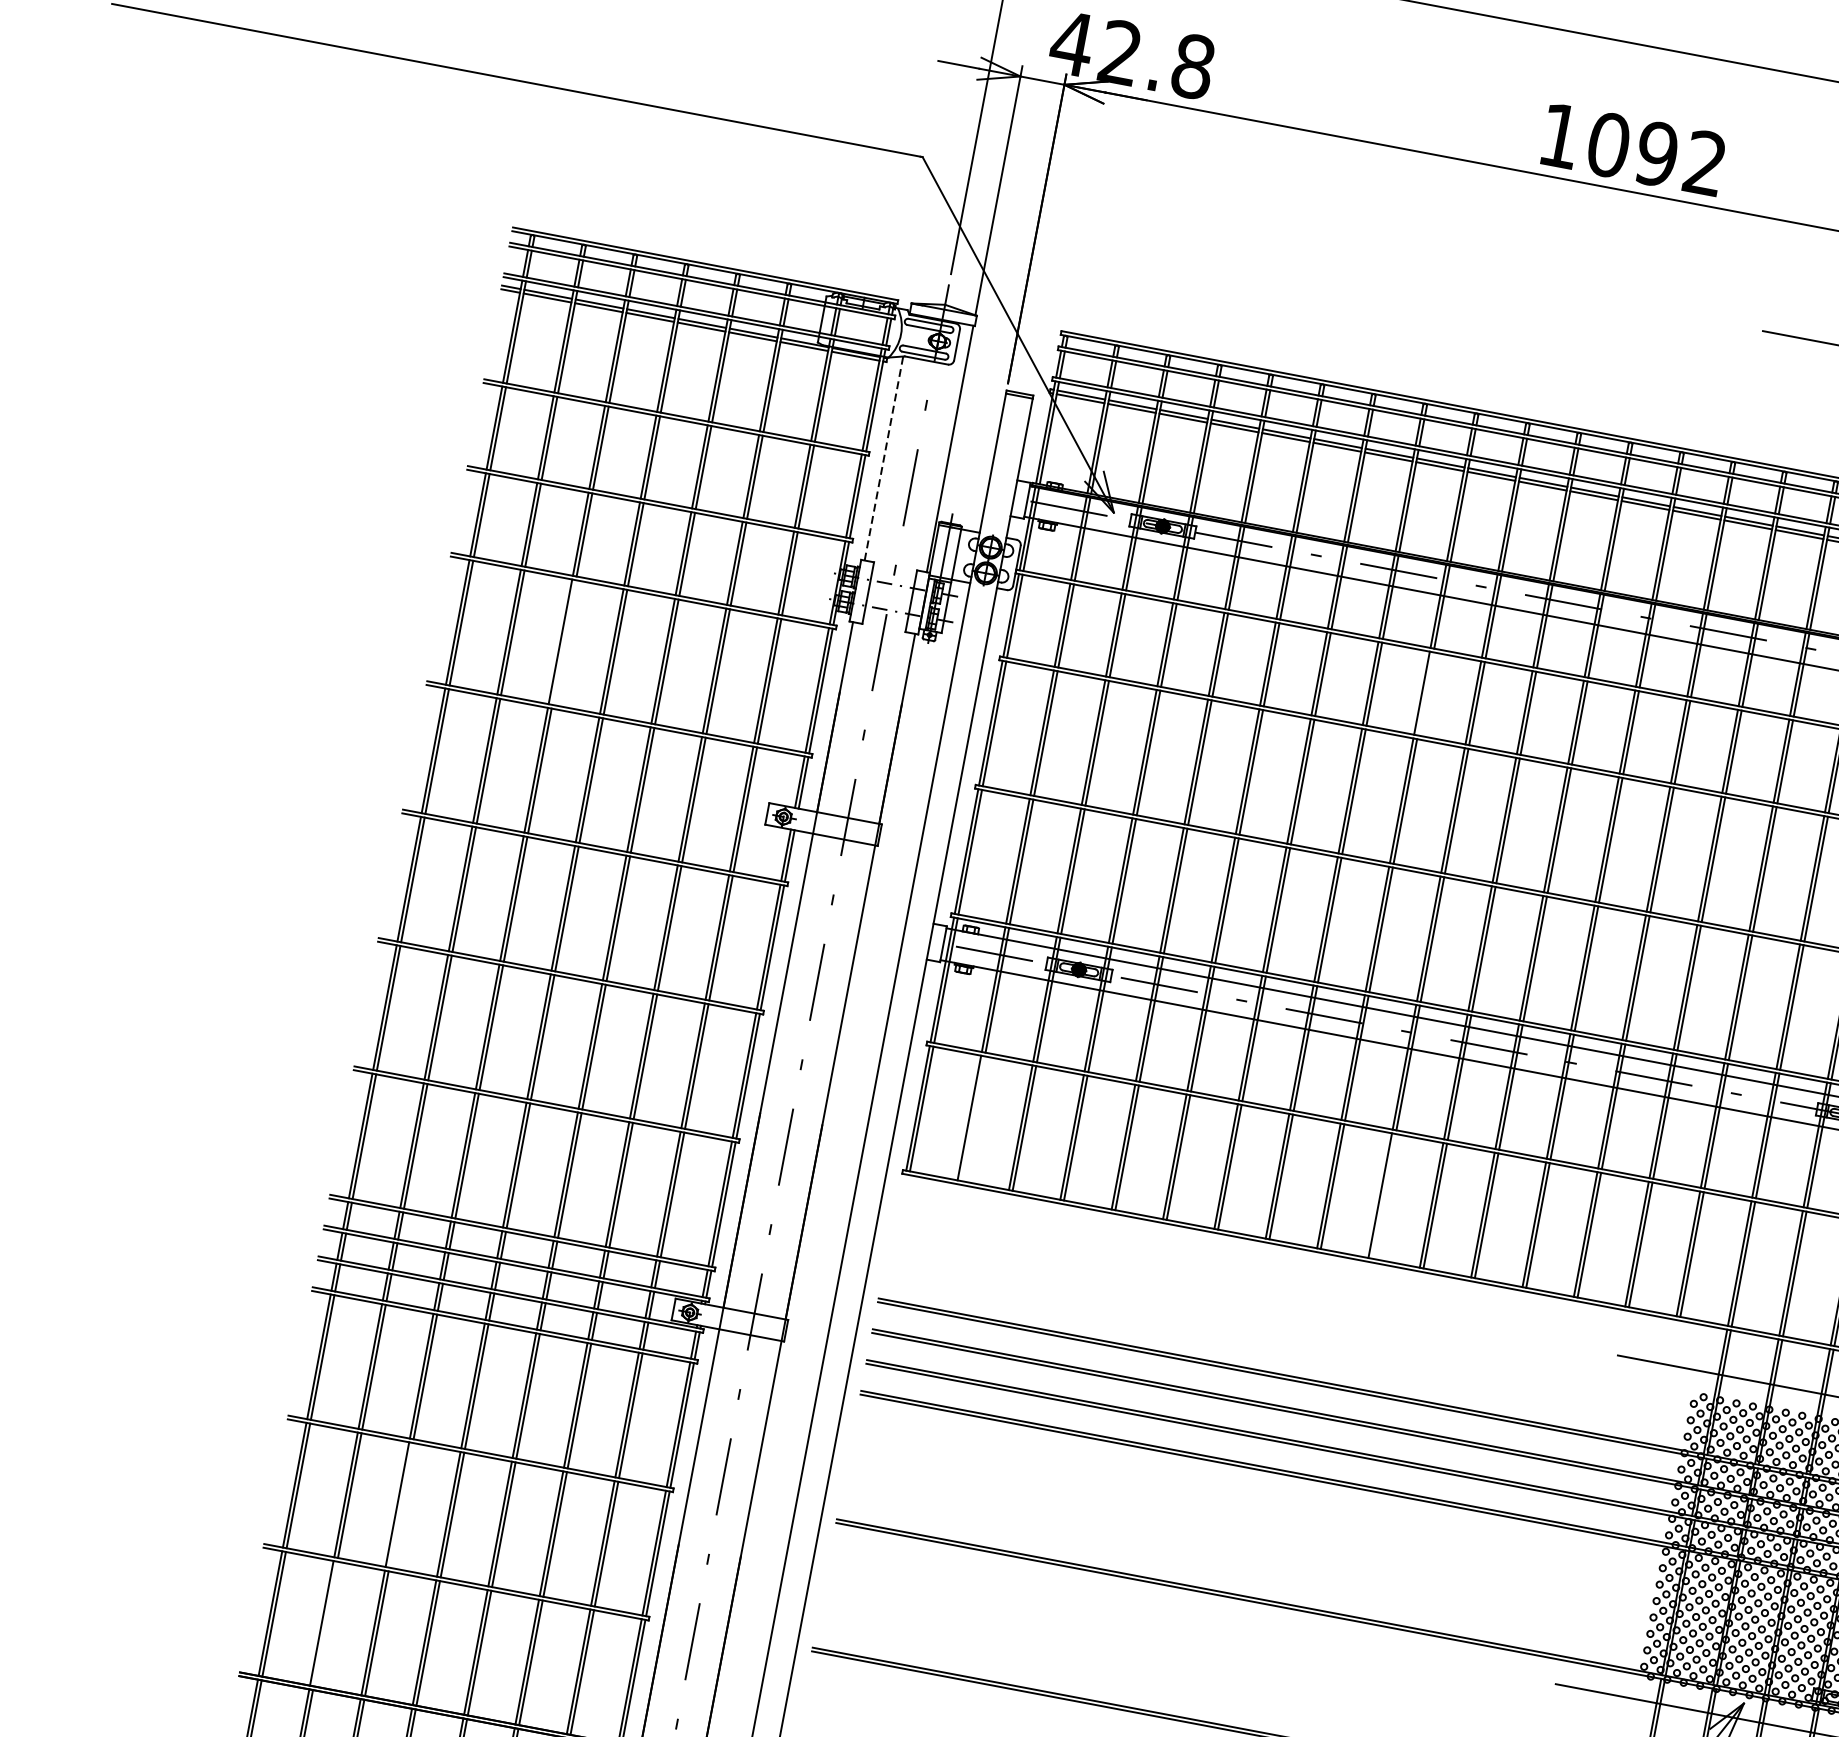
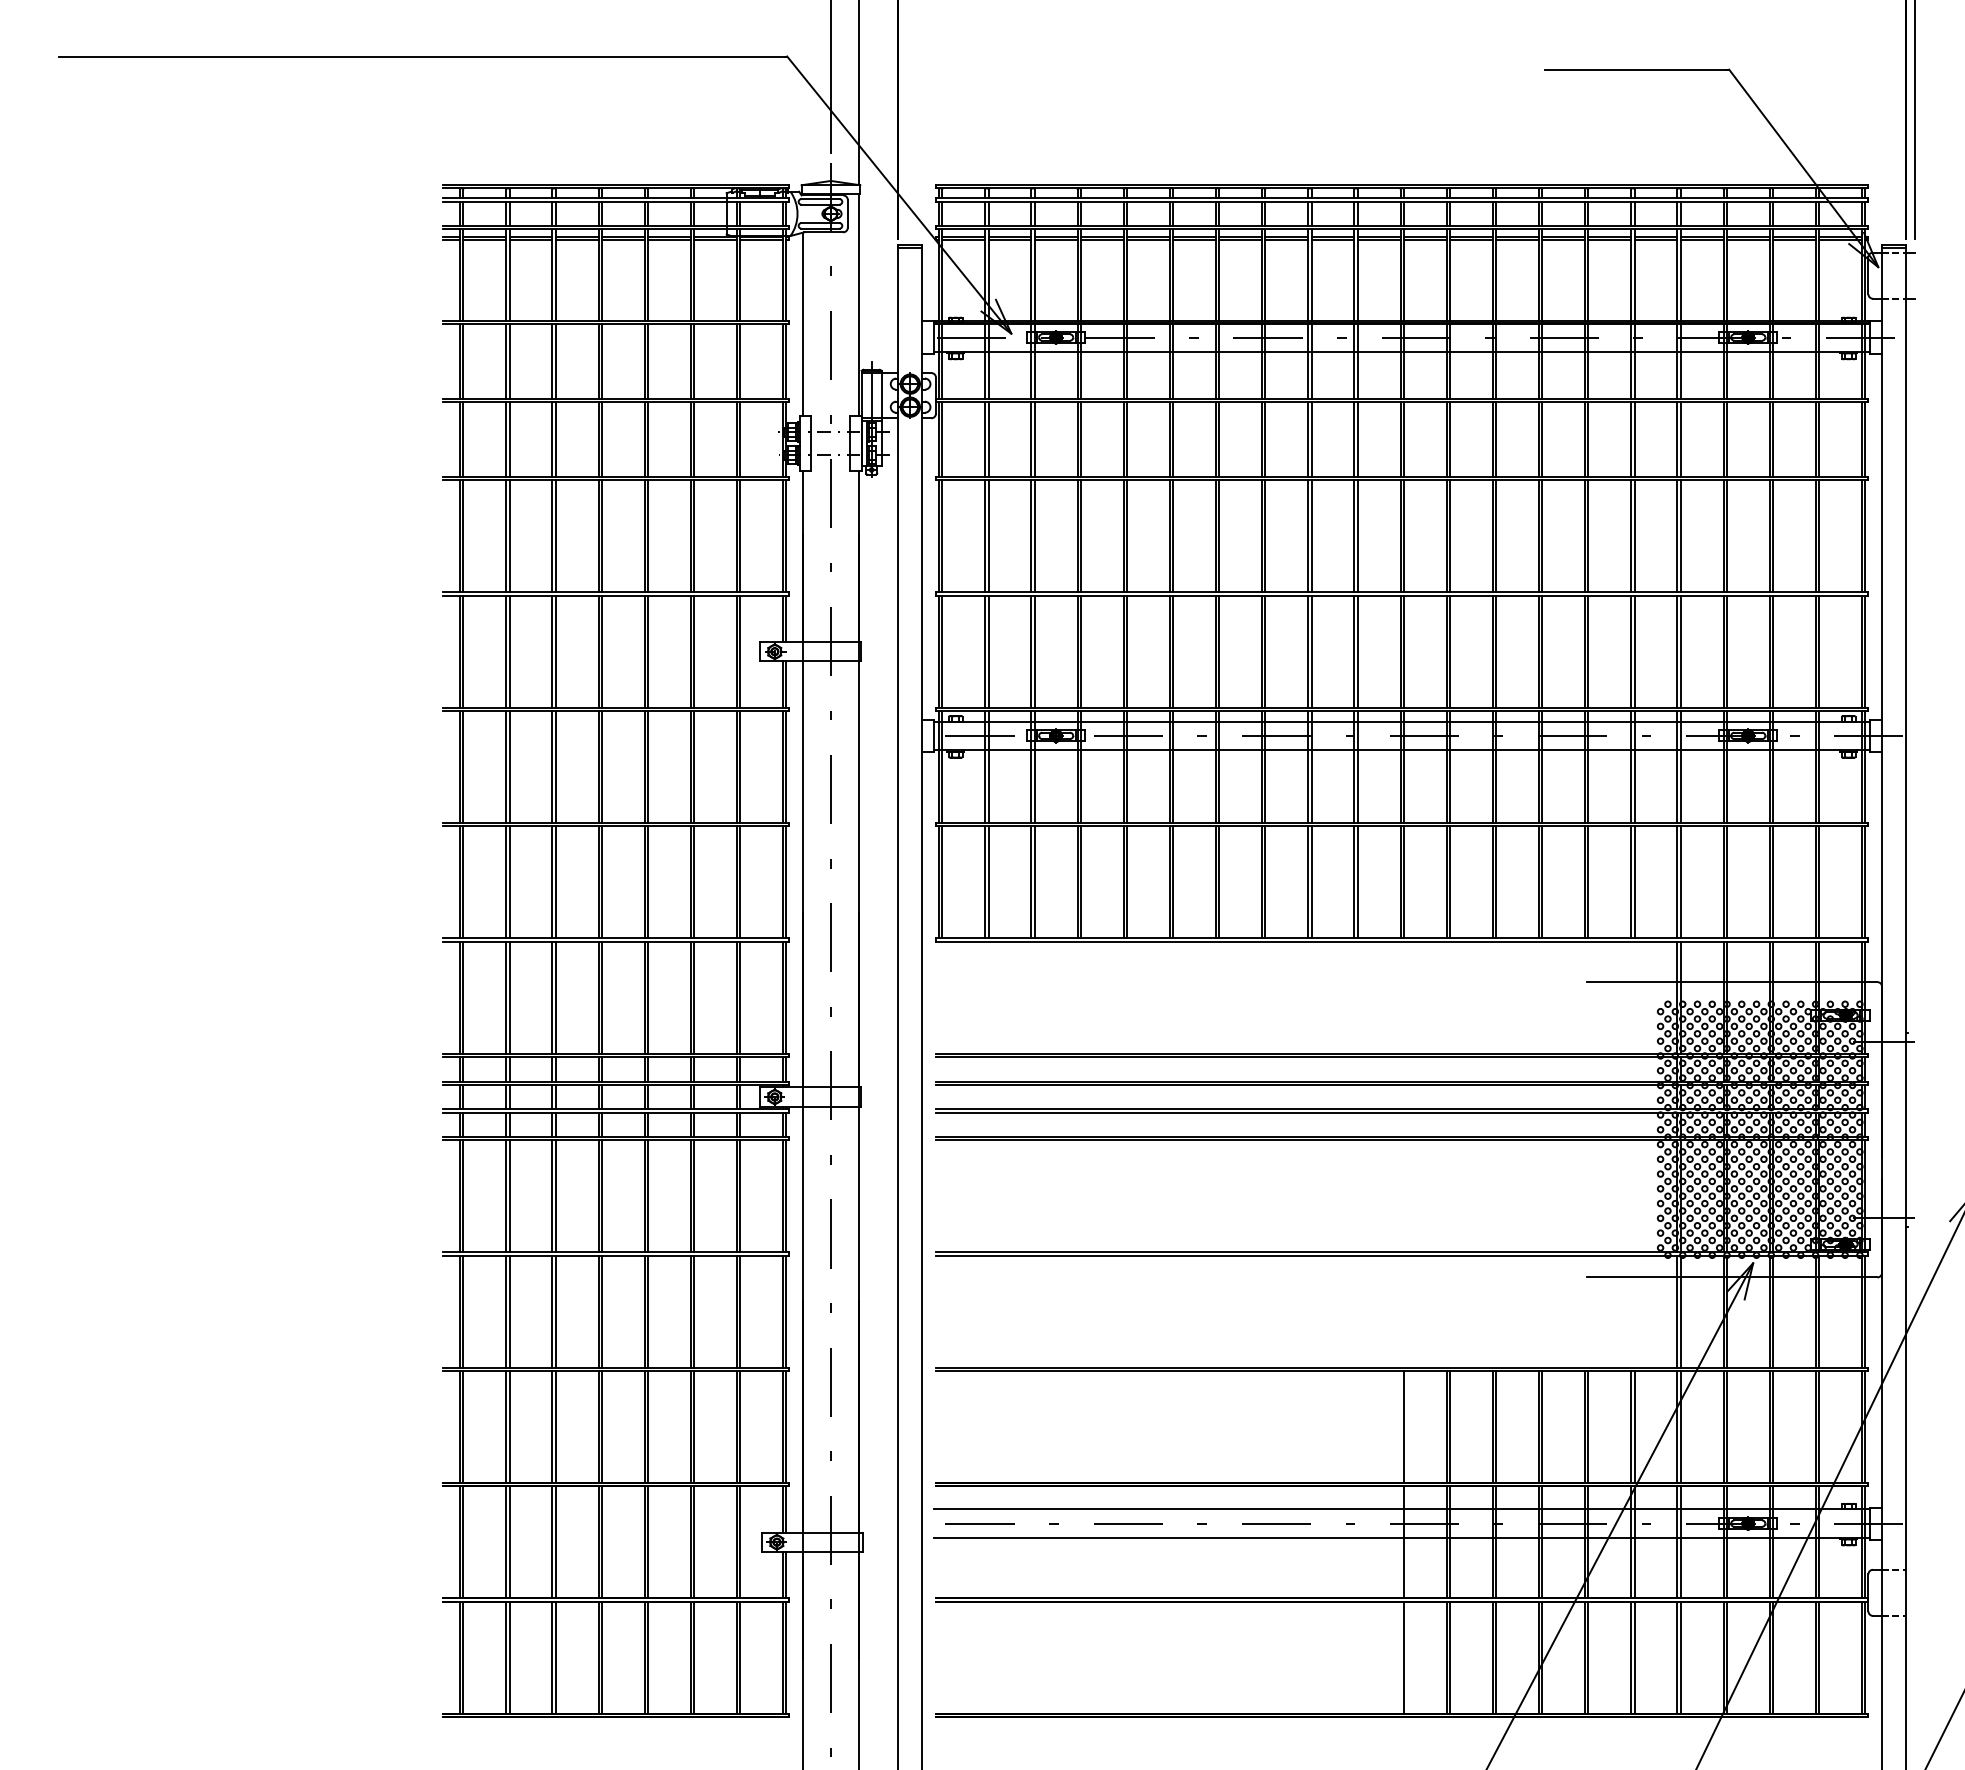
line: (884, 457) -> (803, 323), dashed -> solid
line: (563, 642) -> (555, 536), added
line: (1425, 693) -> (1311, 439), added
line: (973, 1118) -> (988, 882), added
line: (1383, 1196) -> (1357, 882), added
line: (400, 1505) -> (555, 1311), added
line: (325, 1623) -> (509, 1426), added

